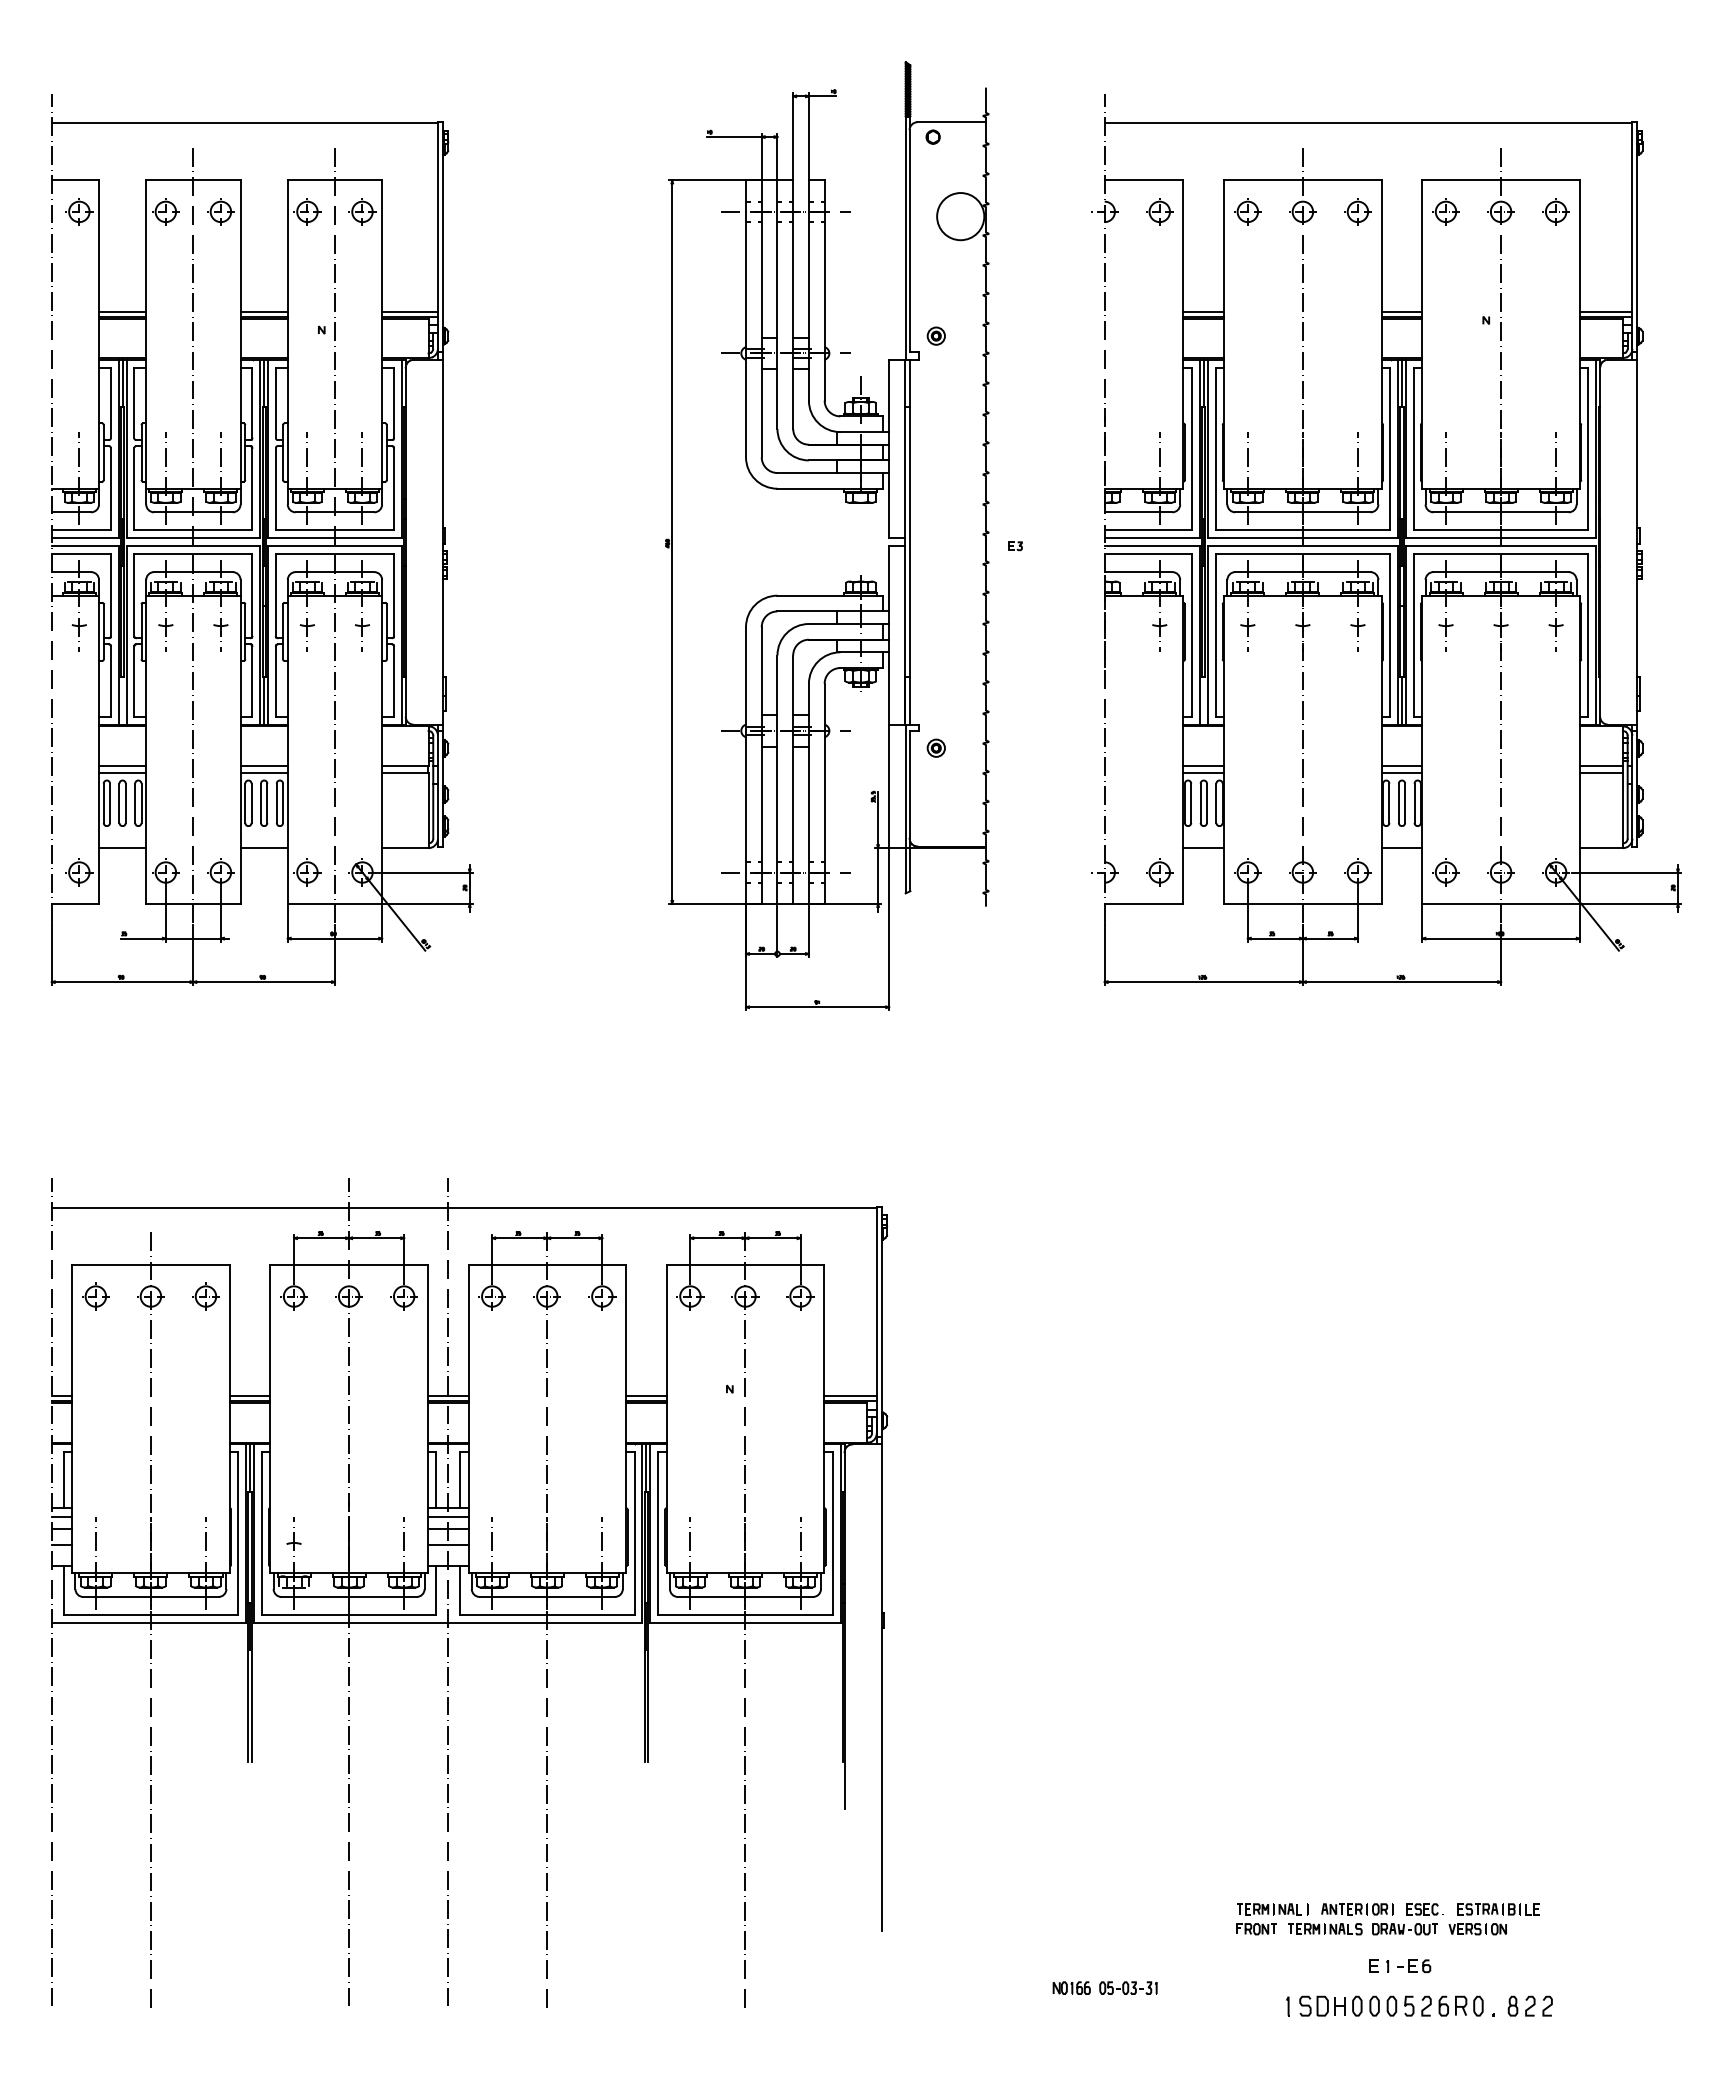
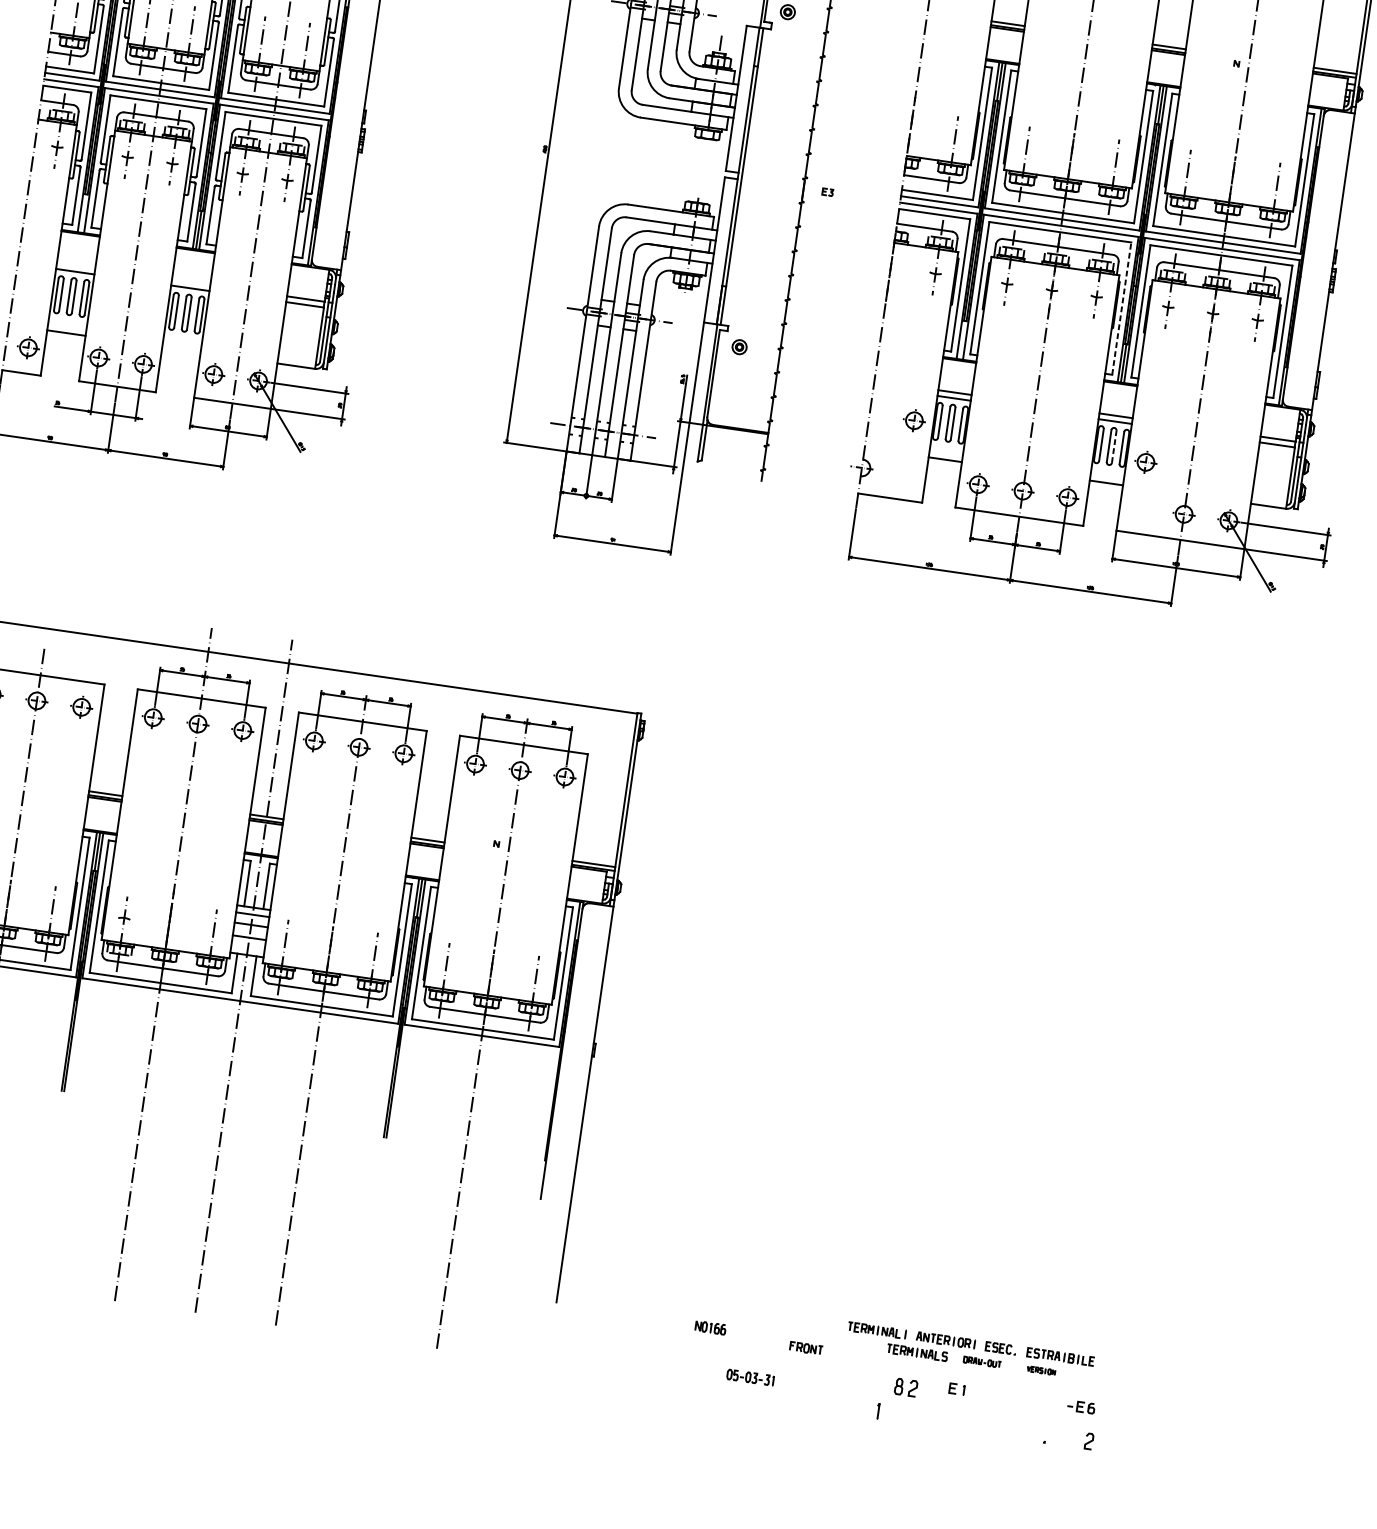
line: (1390, 634) -> (1122, 307), solid -> dashed
line: (122, 765) -> (76, 265), removed
line: (263, 765) -> (190, 282), removed
line: (1405, 803) -> (1114, 447), solid -> dashed
line: (263, 848) -> (180, 349), removed
part: (1159, 872) -> (914, 420), moved
part: (1445, 872) -> (1145, 462), moved
part: (1256, 1929) -> (806, 1348), moved
part: (1404, 1929) -> (981, 1362), size x0.7
part: (1477, 1929) -> (1041, 1370), size x0.6
part: (1414, 1966) -> (1081, 1407), moved
part: (1071, 1987) -> (710, 1327), moved
part: (1391, 2005) -> (962, 1422), removed
part: (1521, 2005) -> (906, 1387), moved

